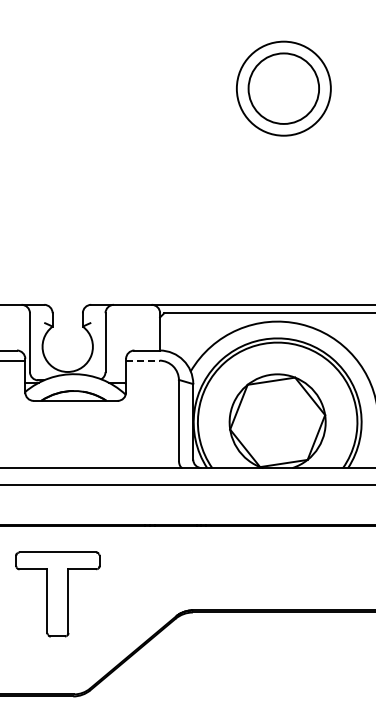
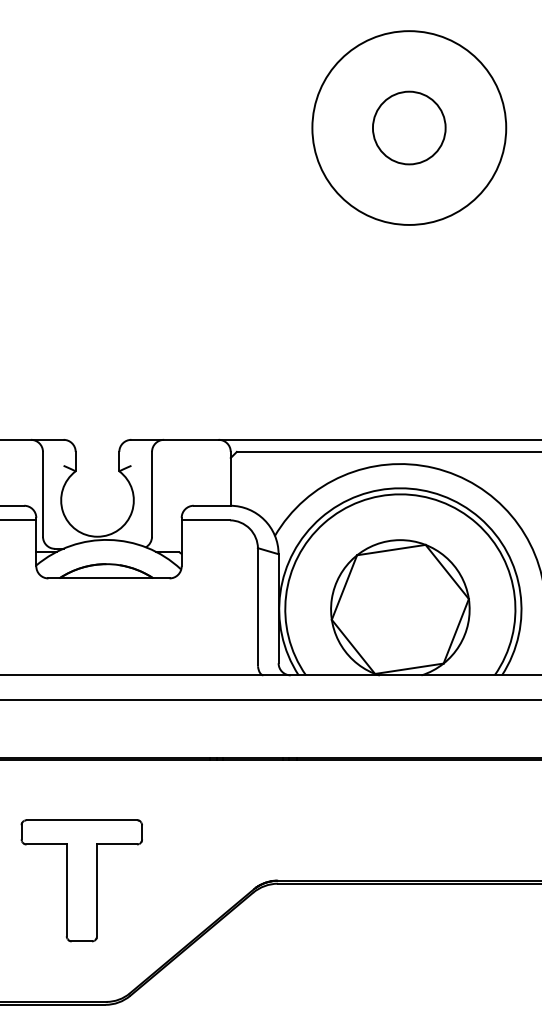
circle: (283, 88) -> (408, 127), size x0.71
circle: (283, 88) -> (408, 127), size x1.43
line: (142, 360) -> (205, 520), dashed -> solid
part: (57, 594) -> (81, 880), moved

